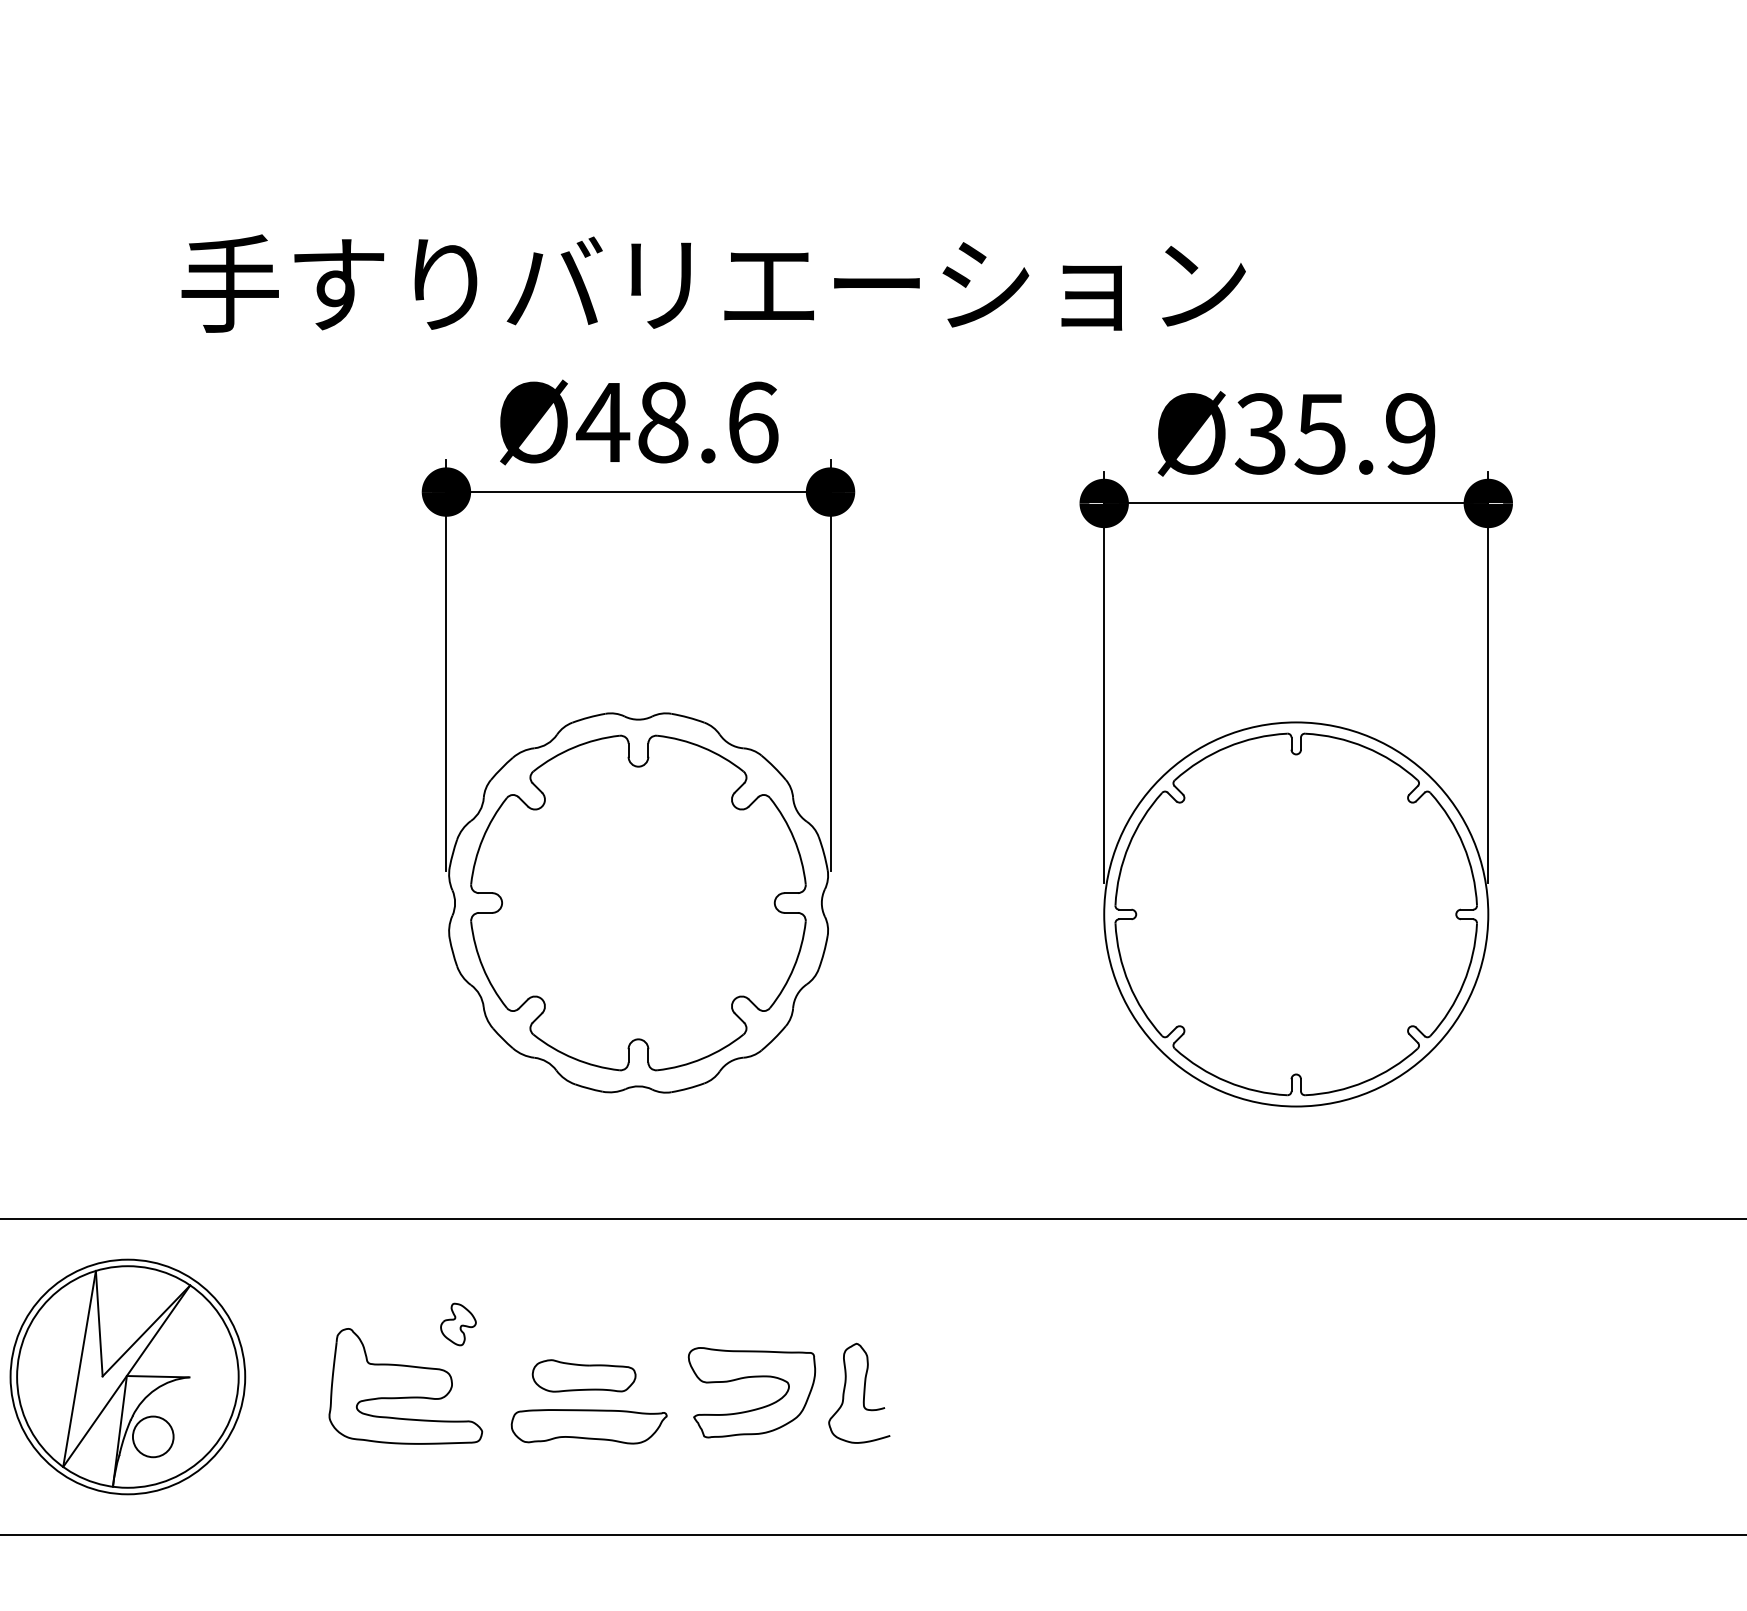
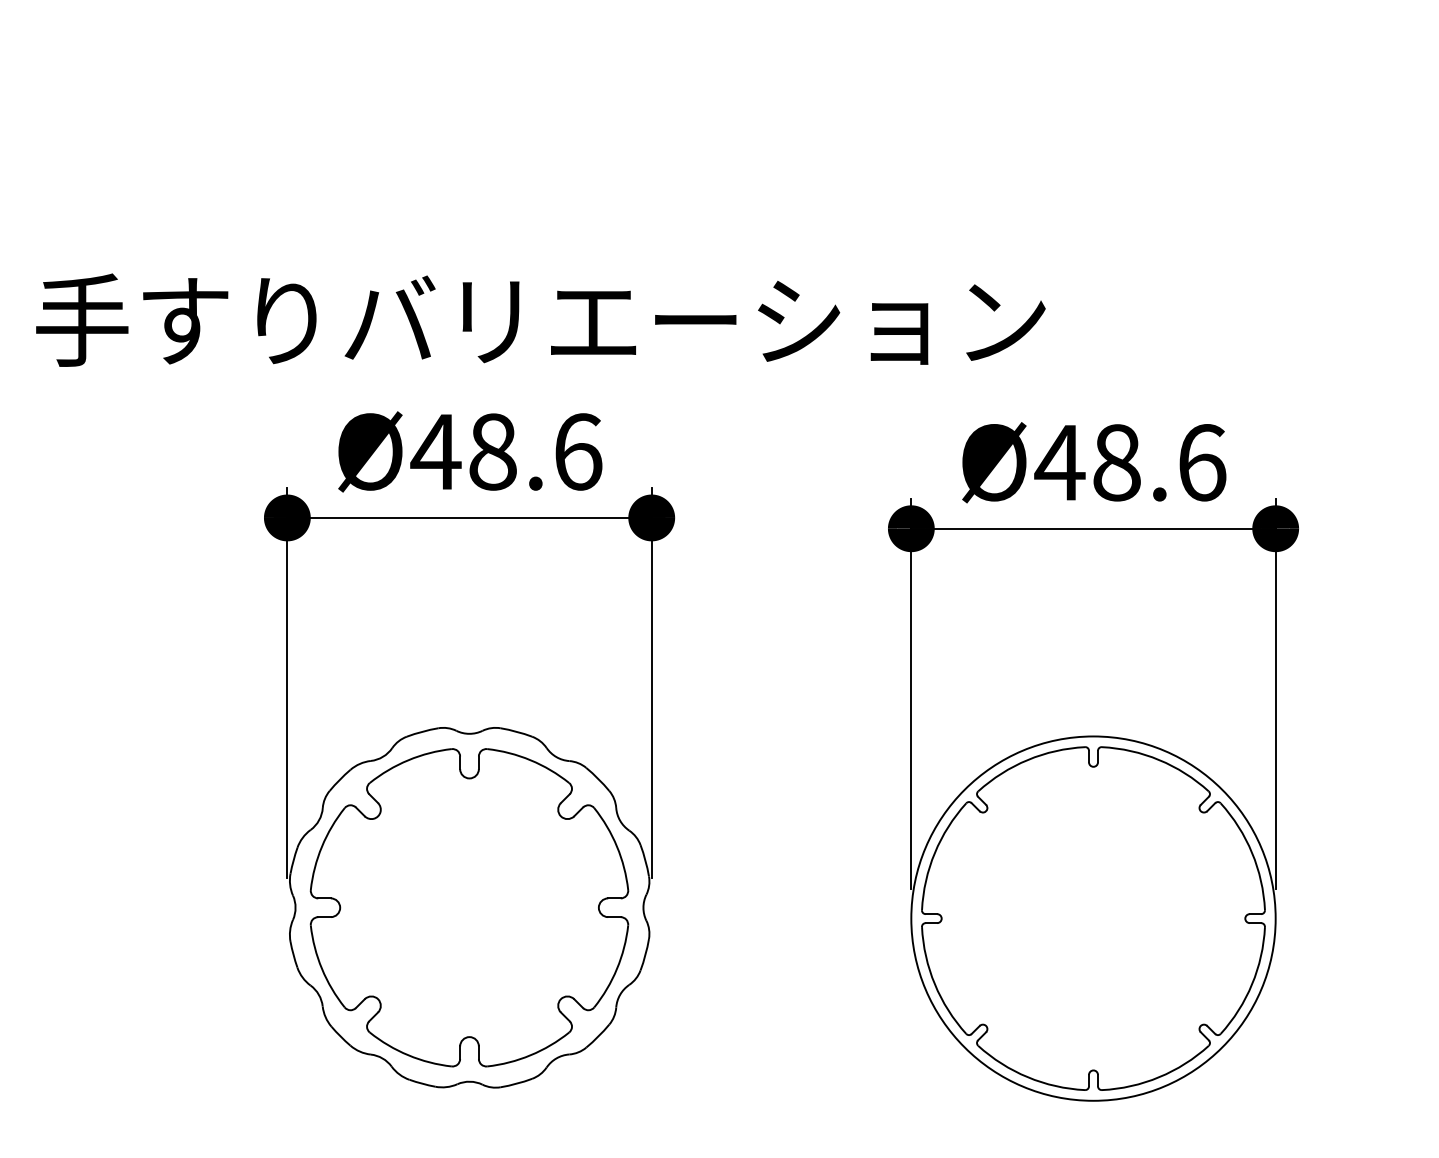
text: (1334, 433) -> (1129, 462), Ø35.9 -> Ø48.6

